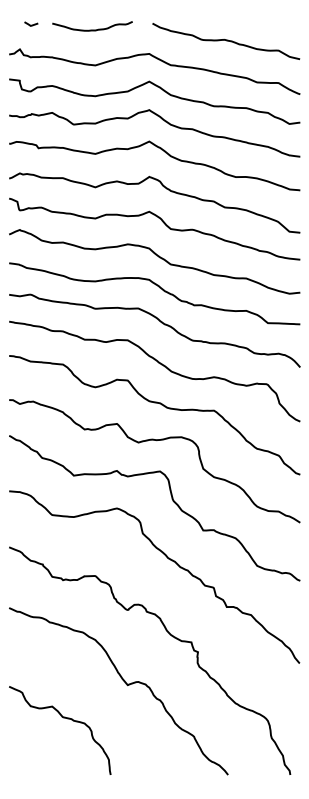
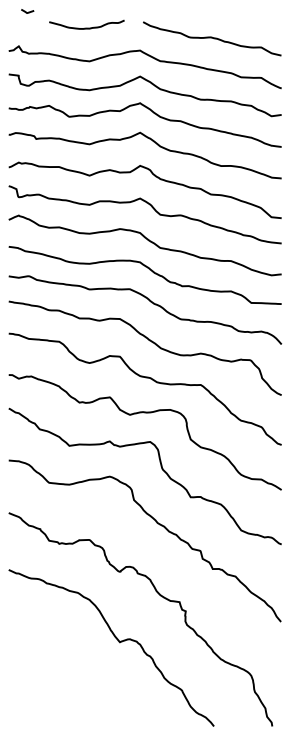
line: (31, 24) -> (27, 11), moved
curve: (63, 718) -> (59, 673), removed

